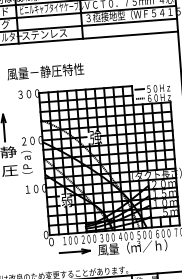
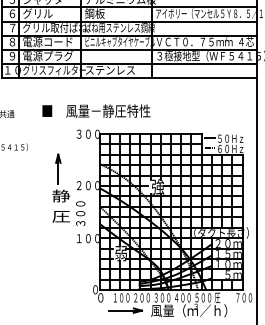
text: (27, 163) -> (80, 210), （Ｐａ） -> ３００
text: (162, 233) -> (222, 297), ６００ -> 圧

